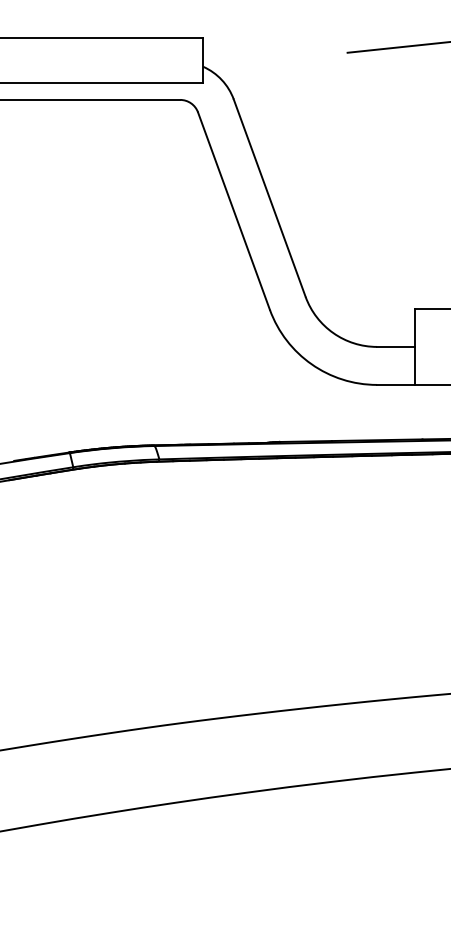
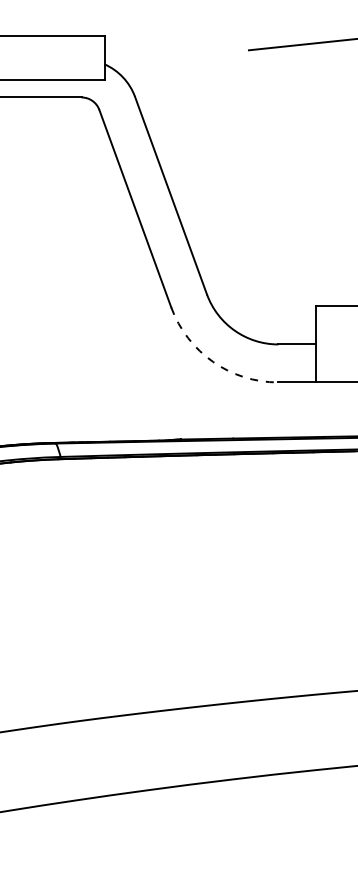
arc: (311, 364) -> (212, 362), solid -> dashed

